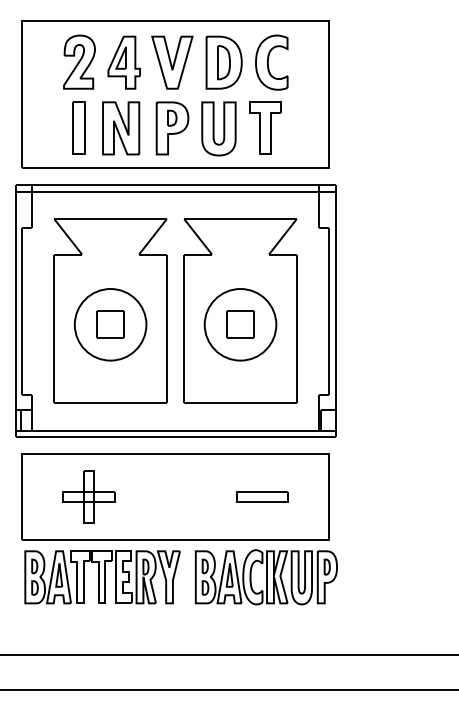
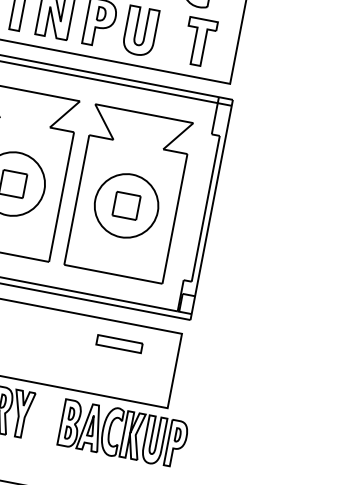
part: (265, 127) -> (199, 41), moved
part: (262, 496) -> (119, 343), moved
part: (266, 577) -> (123, 433), moved

